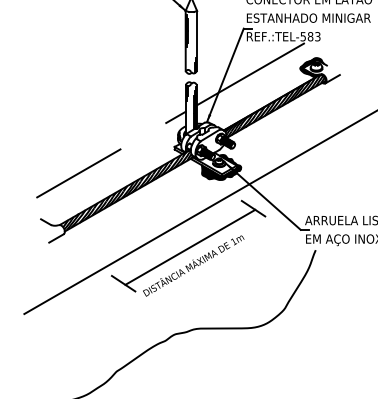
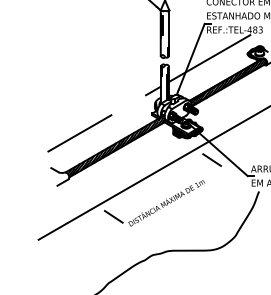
text: (303, 36) -> (249, 29), REF.:TEL-583 -> REF.:TEL-483
line: (190, 246) -> (164, 188), removed

